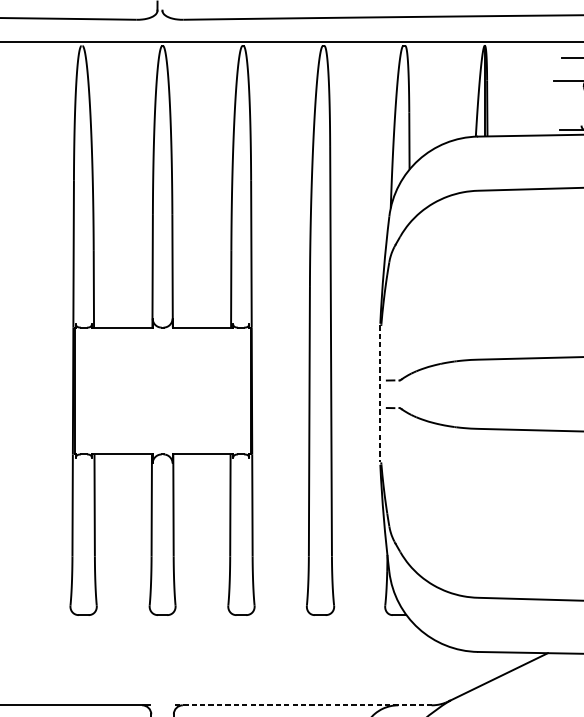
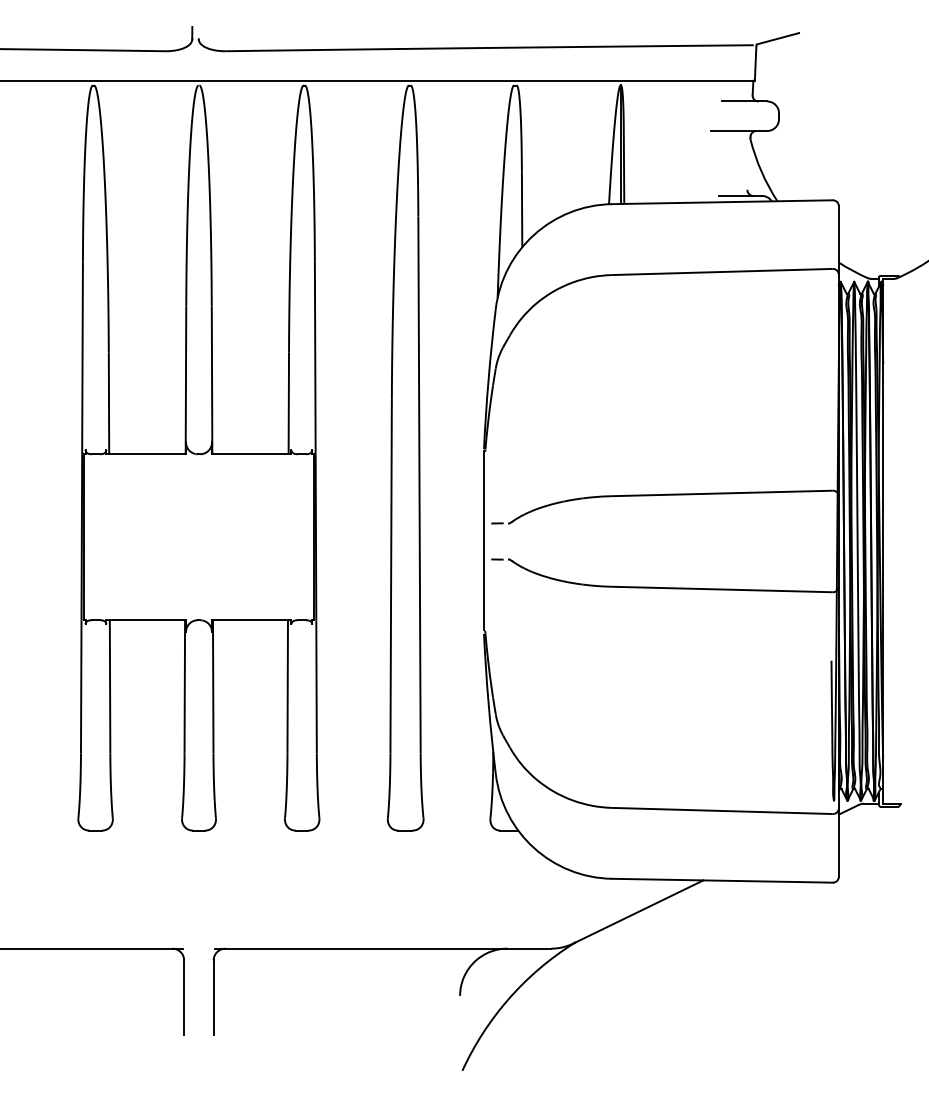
line: (380, 394) -> (484, 541), dashed -> solid
line: (303, 705) -> (383, 948), dashed -> solid

